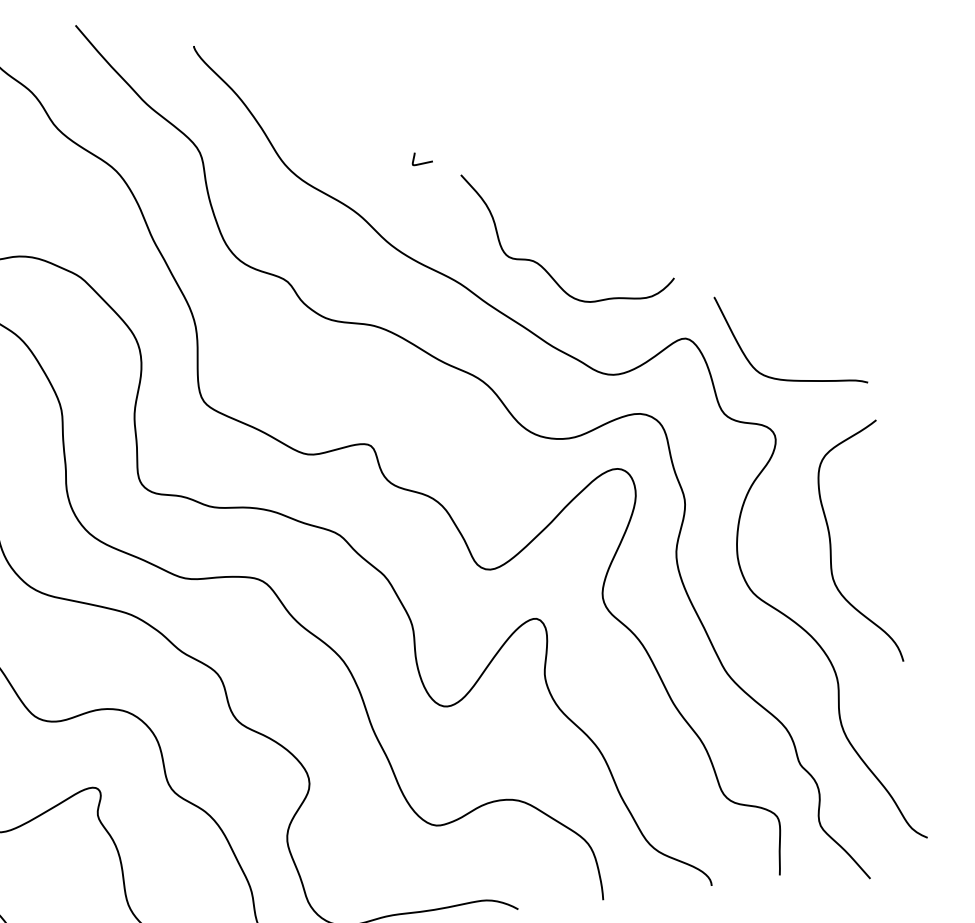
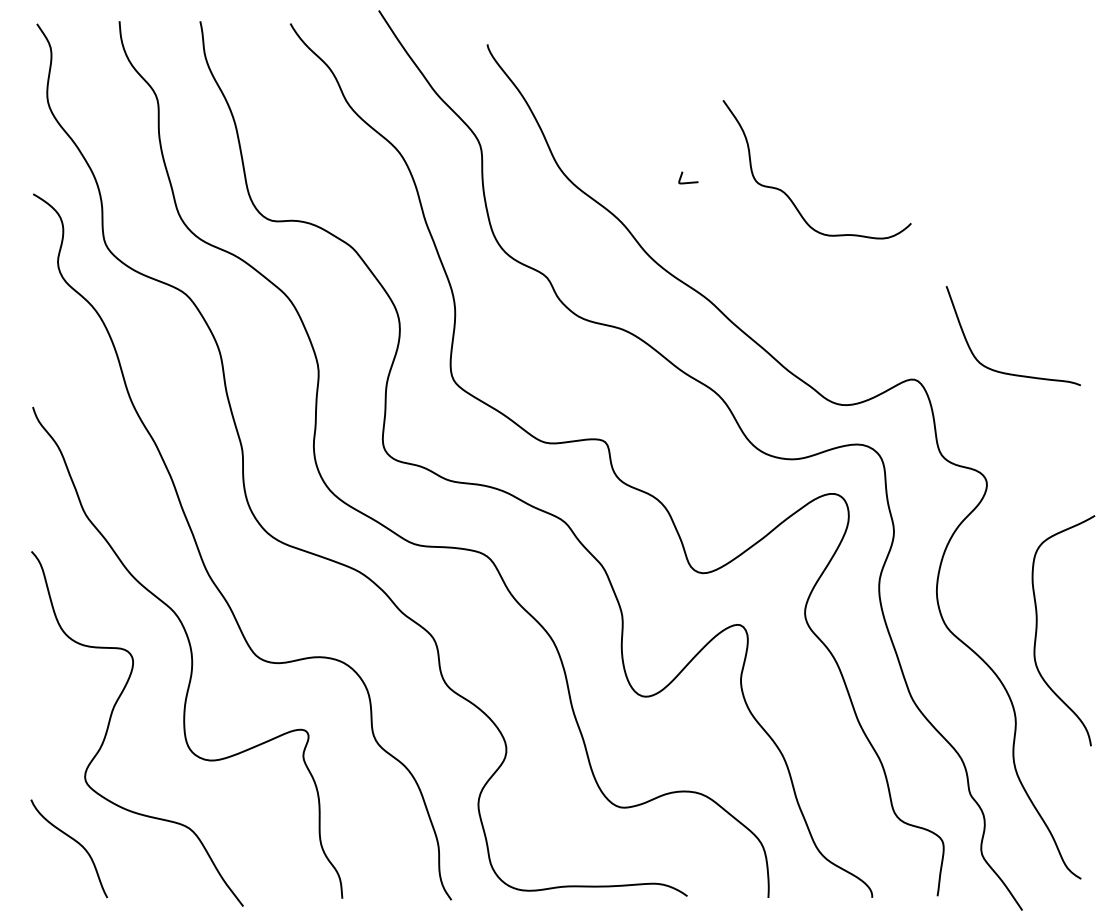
curve: (543, 266) -> (789, 196), moved
curve: (784, 378) -> (1002, 371), moved
curve: (831, 547) -> (1037, 630), moved

